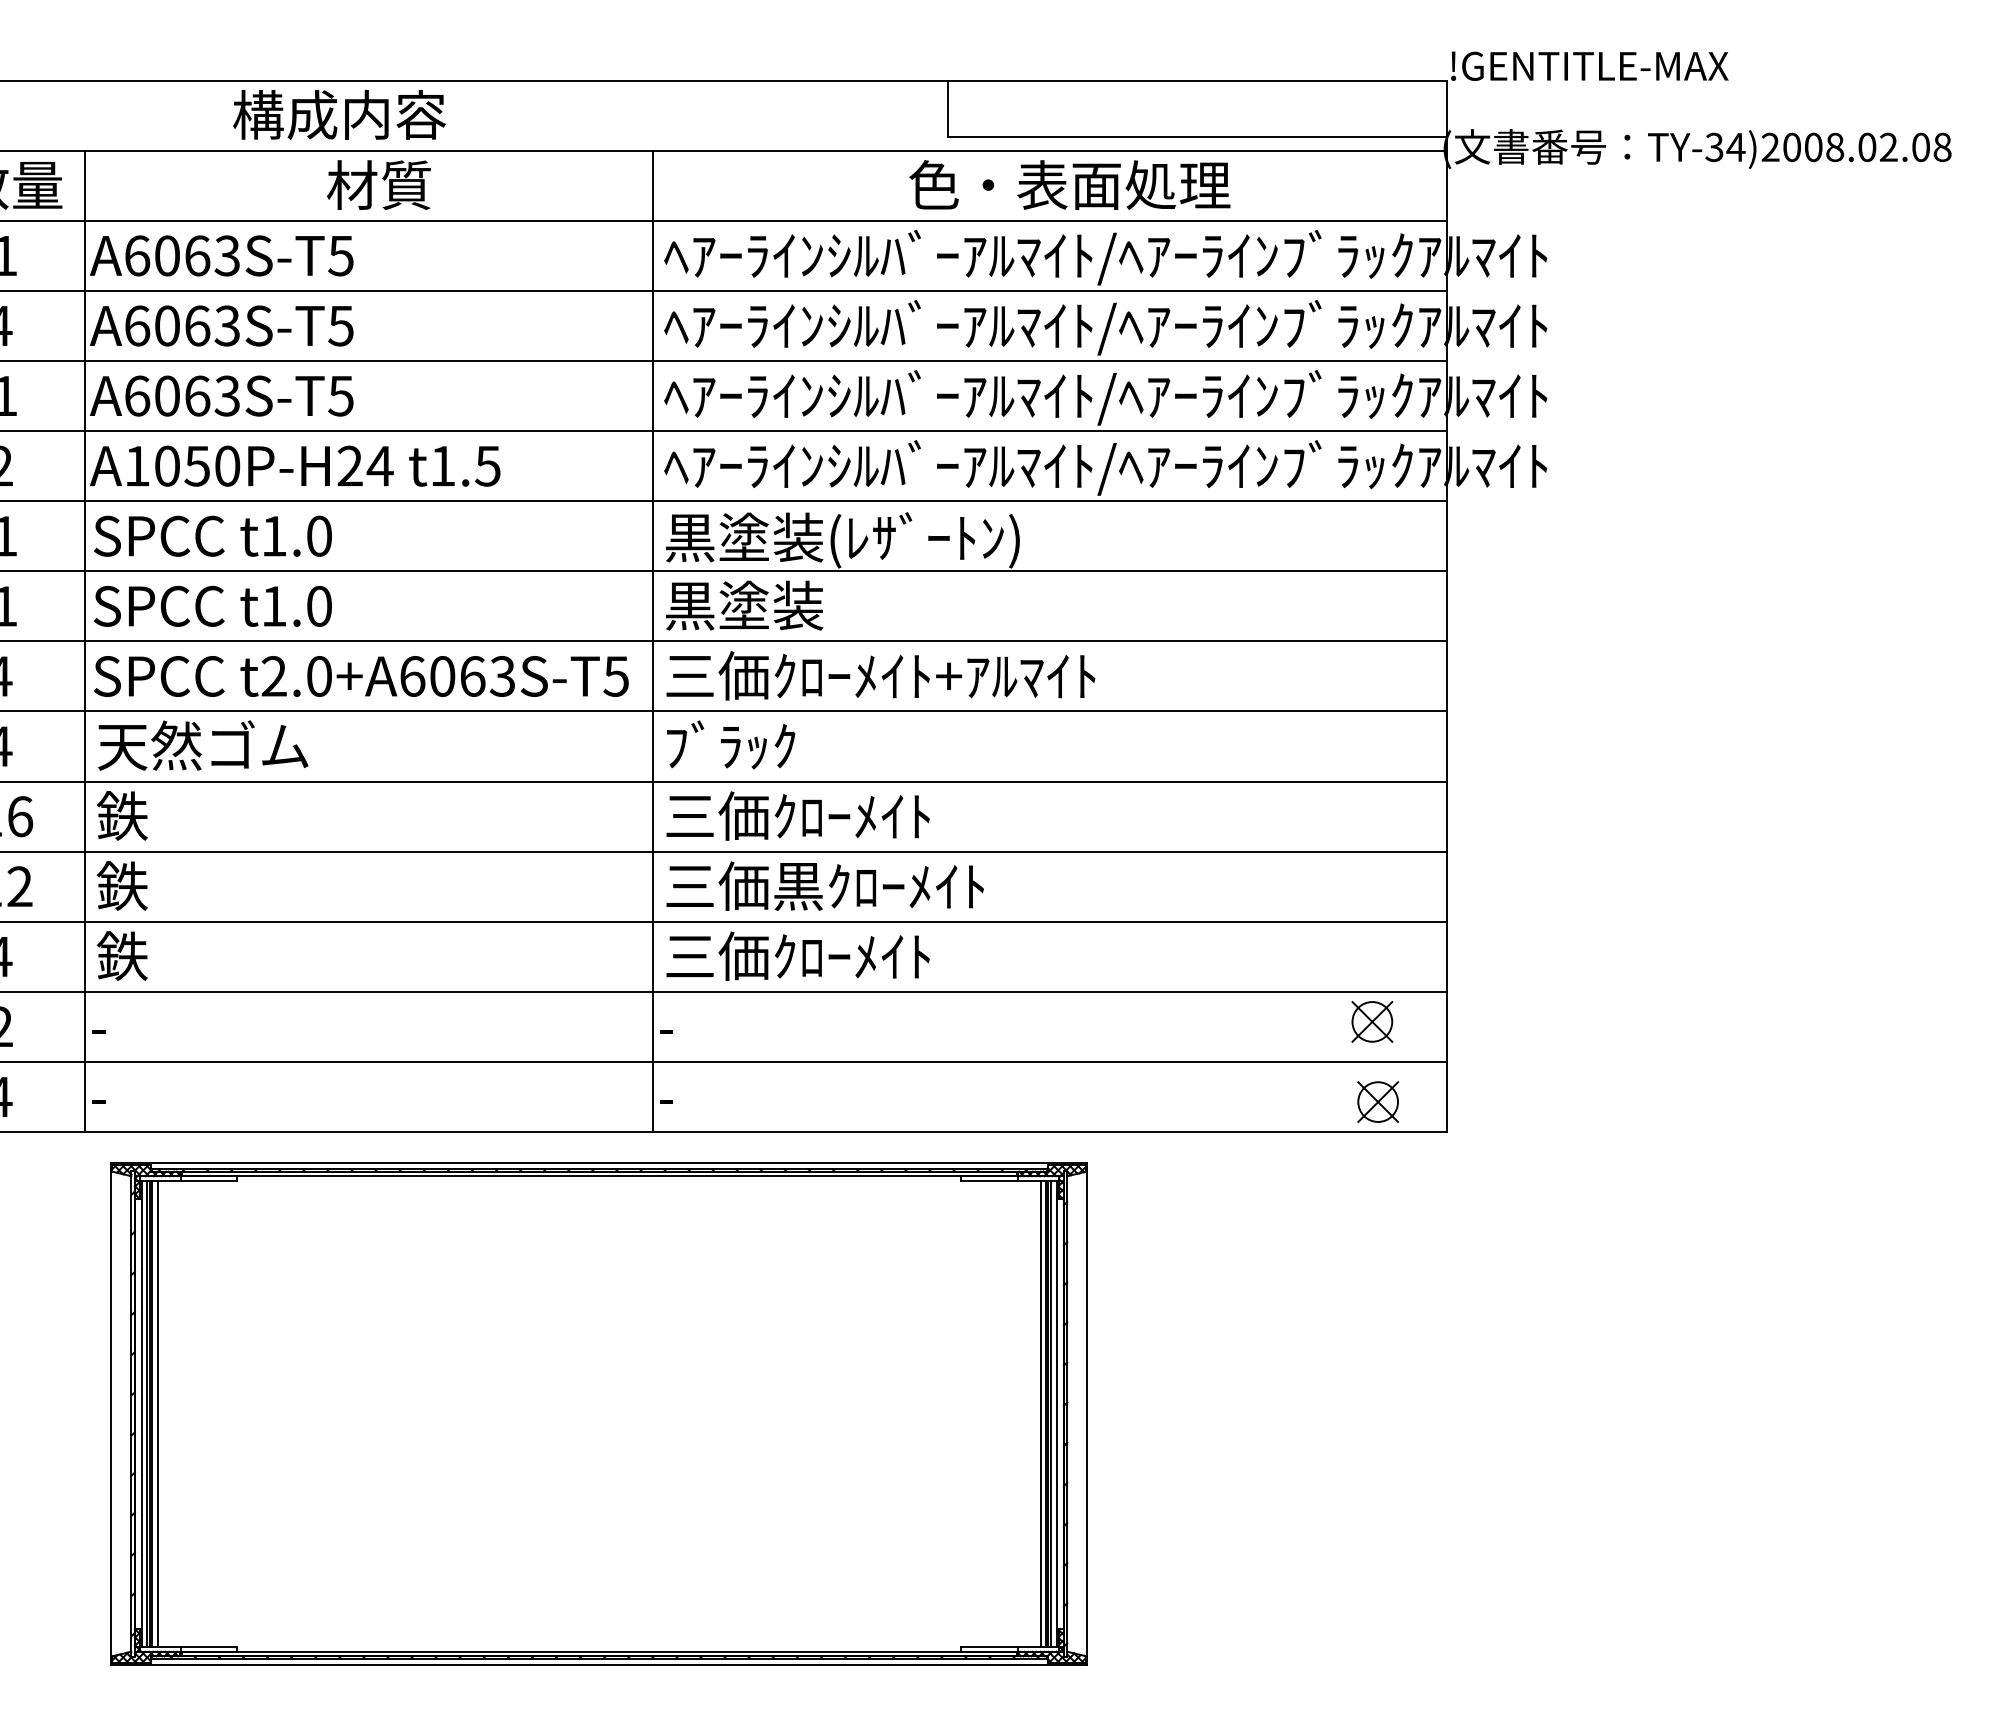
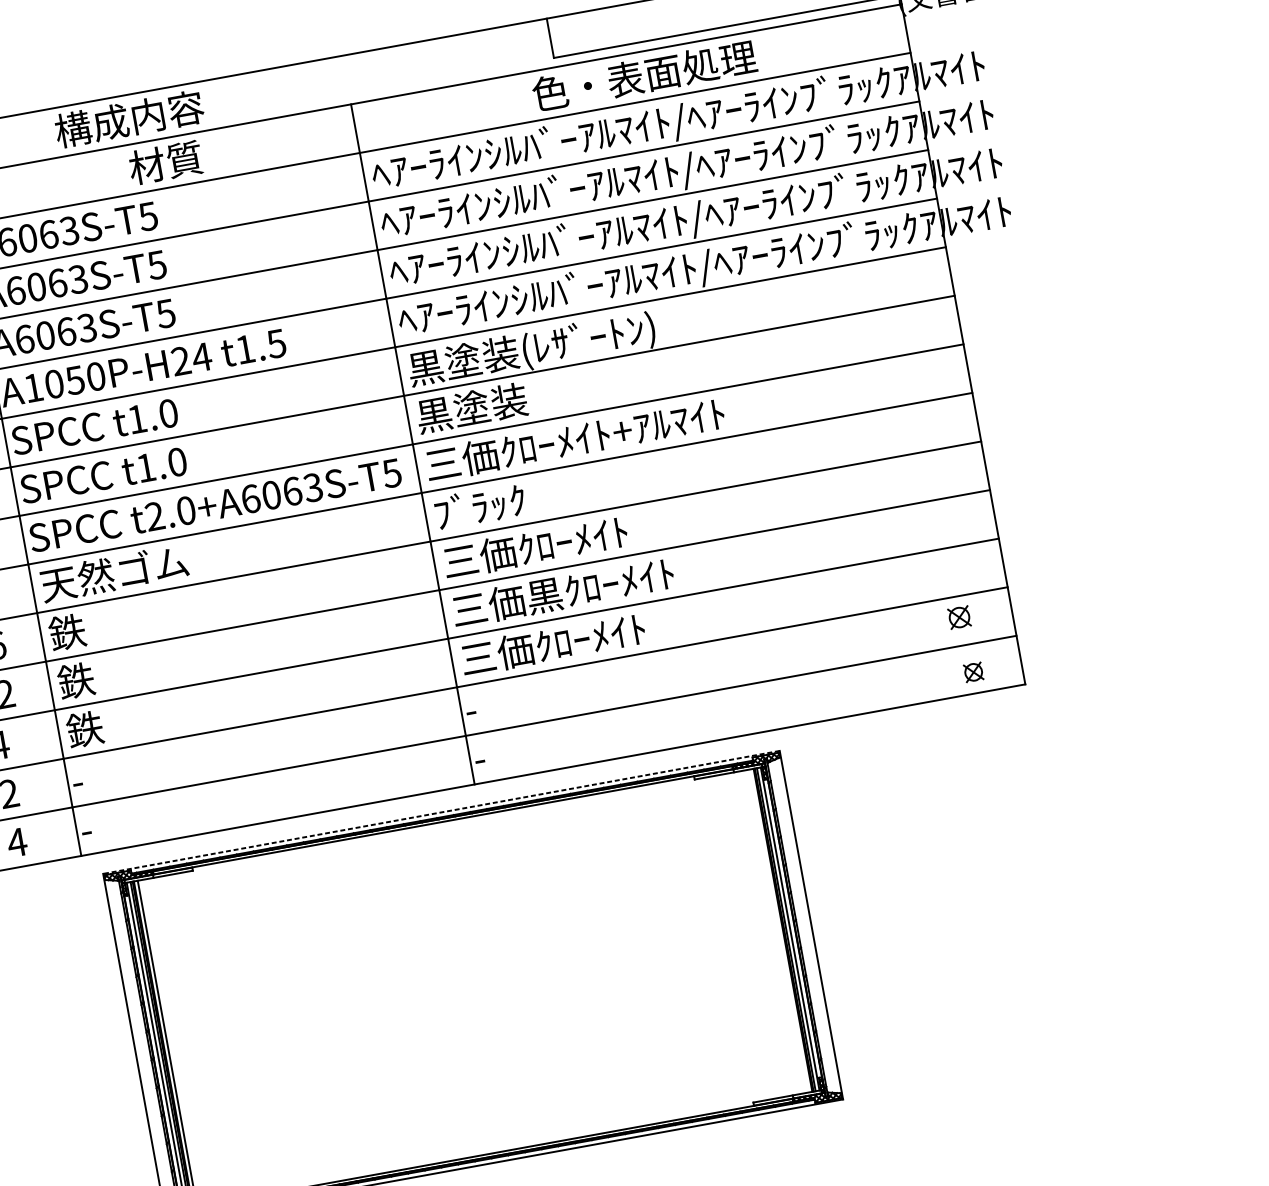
part: (1372, 1021) -> (959, 617), size x0.7
part: (1378, 1101) -> (973, 671), size x0.6
line: (598, 1162) -> (440, 812), solid -> dashed
line: (1040, 1413) -> (778, 930), removed

